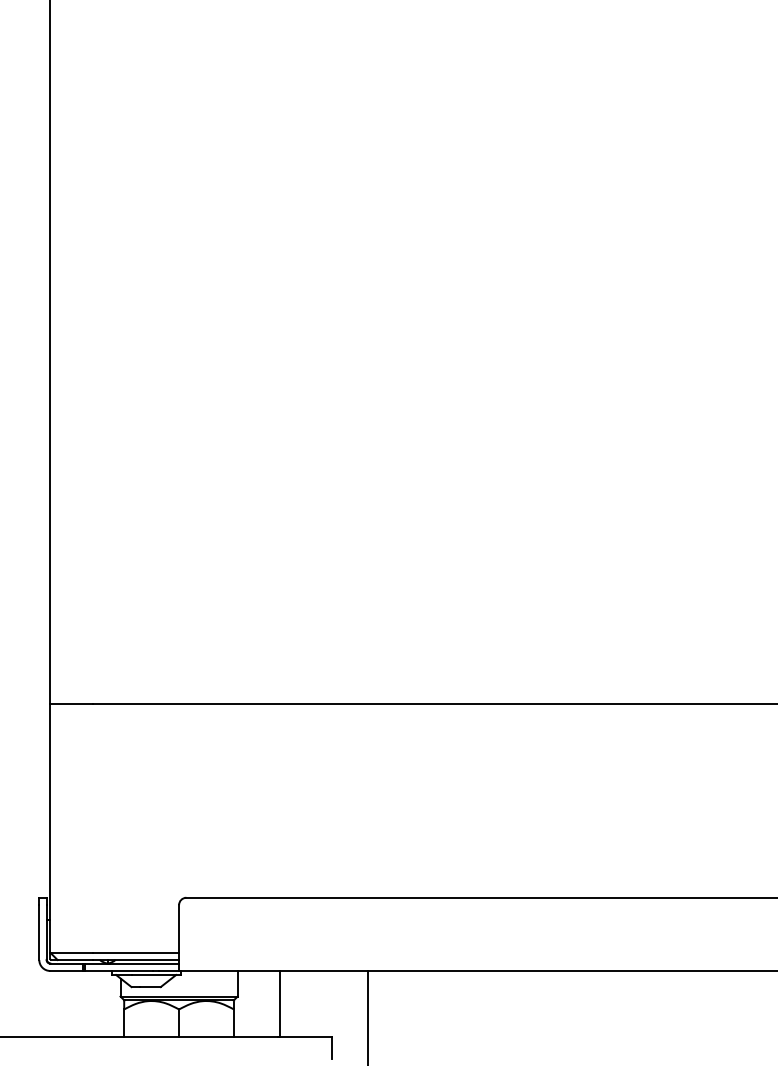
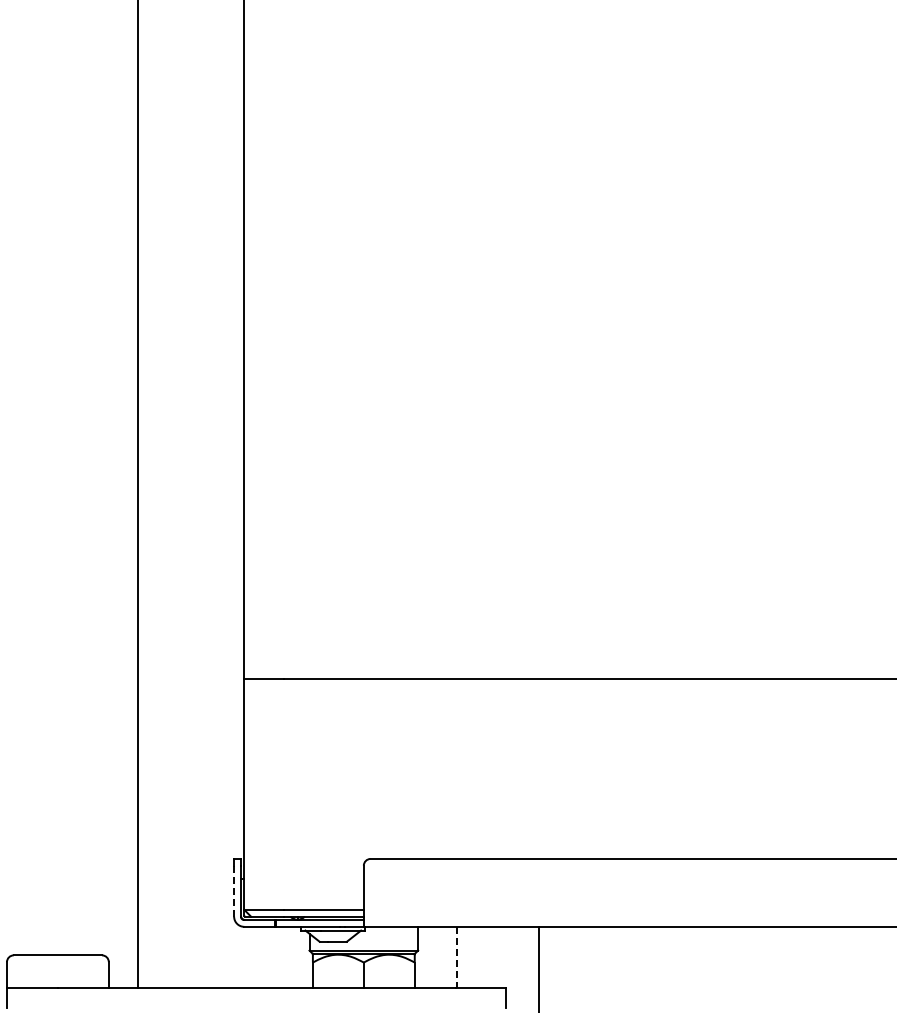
line: (39, 932) -> (234, 891), solid -> dashed
line: (280, 1004) -> (457, 957), solid -> dashed

